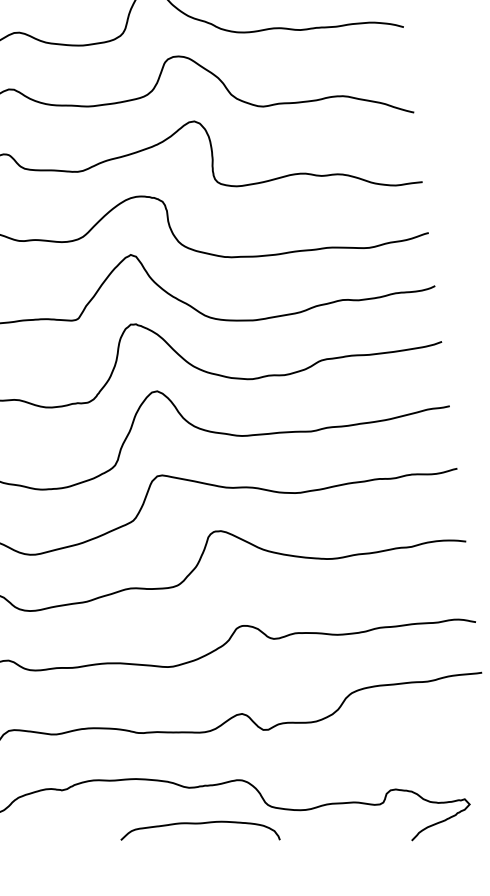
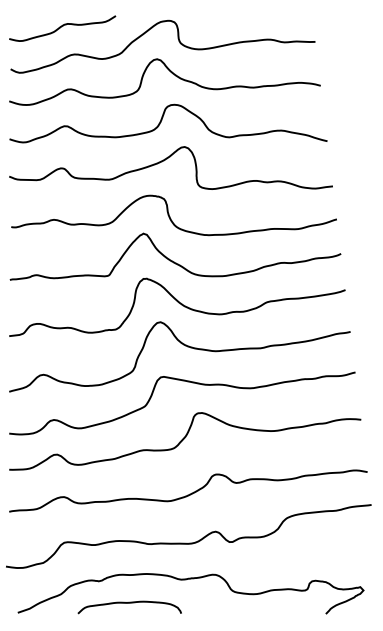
curve: (200, 824) -> (129, 603), moved

